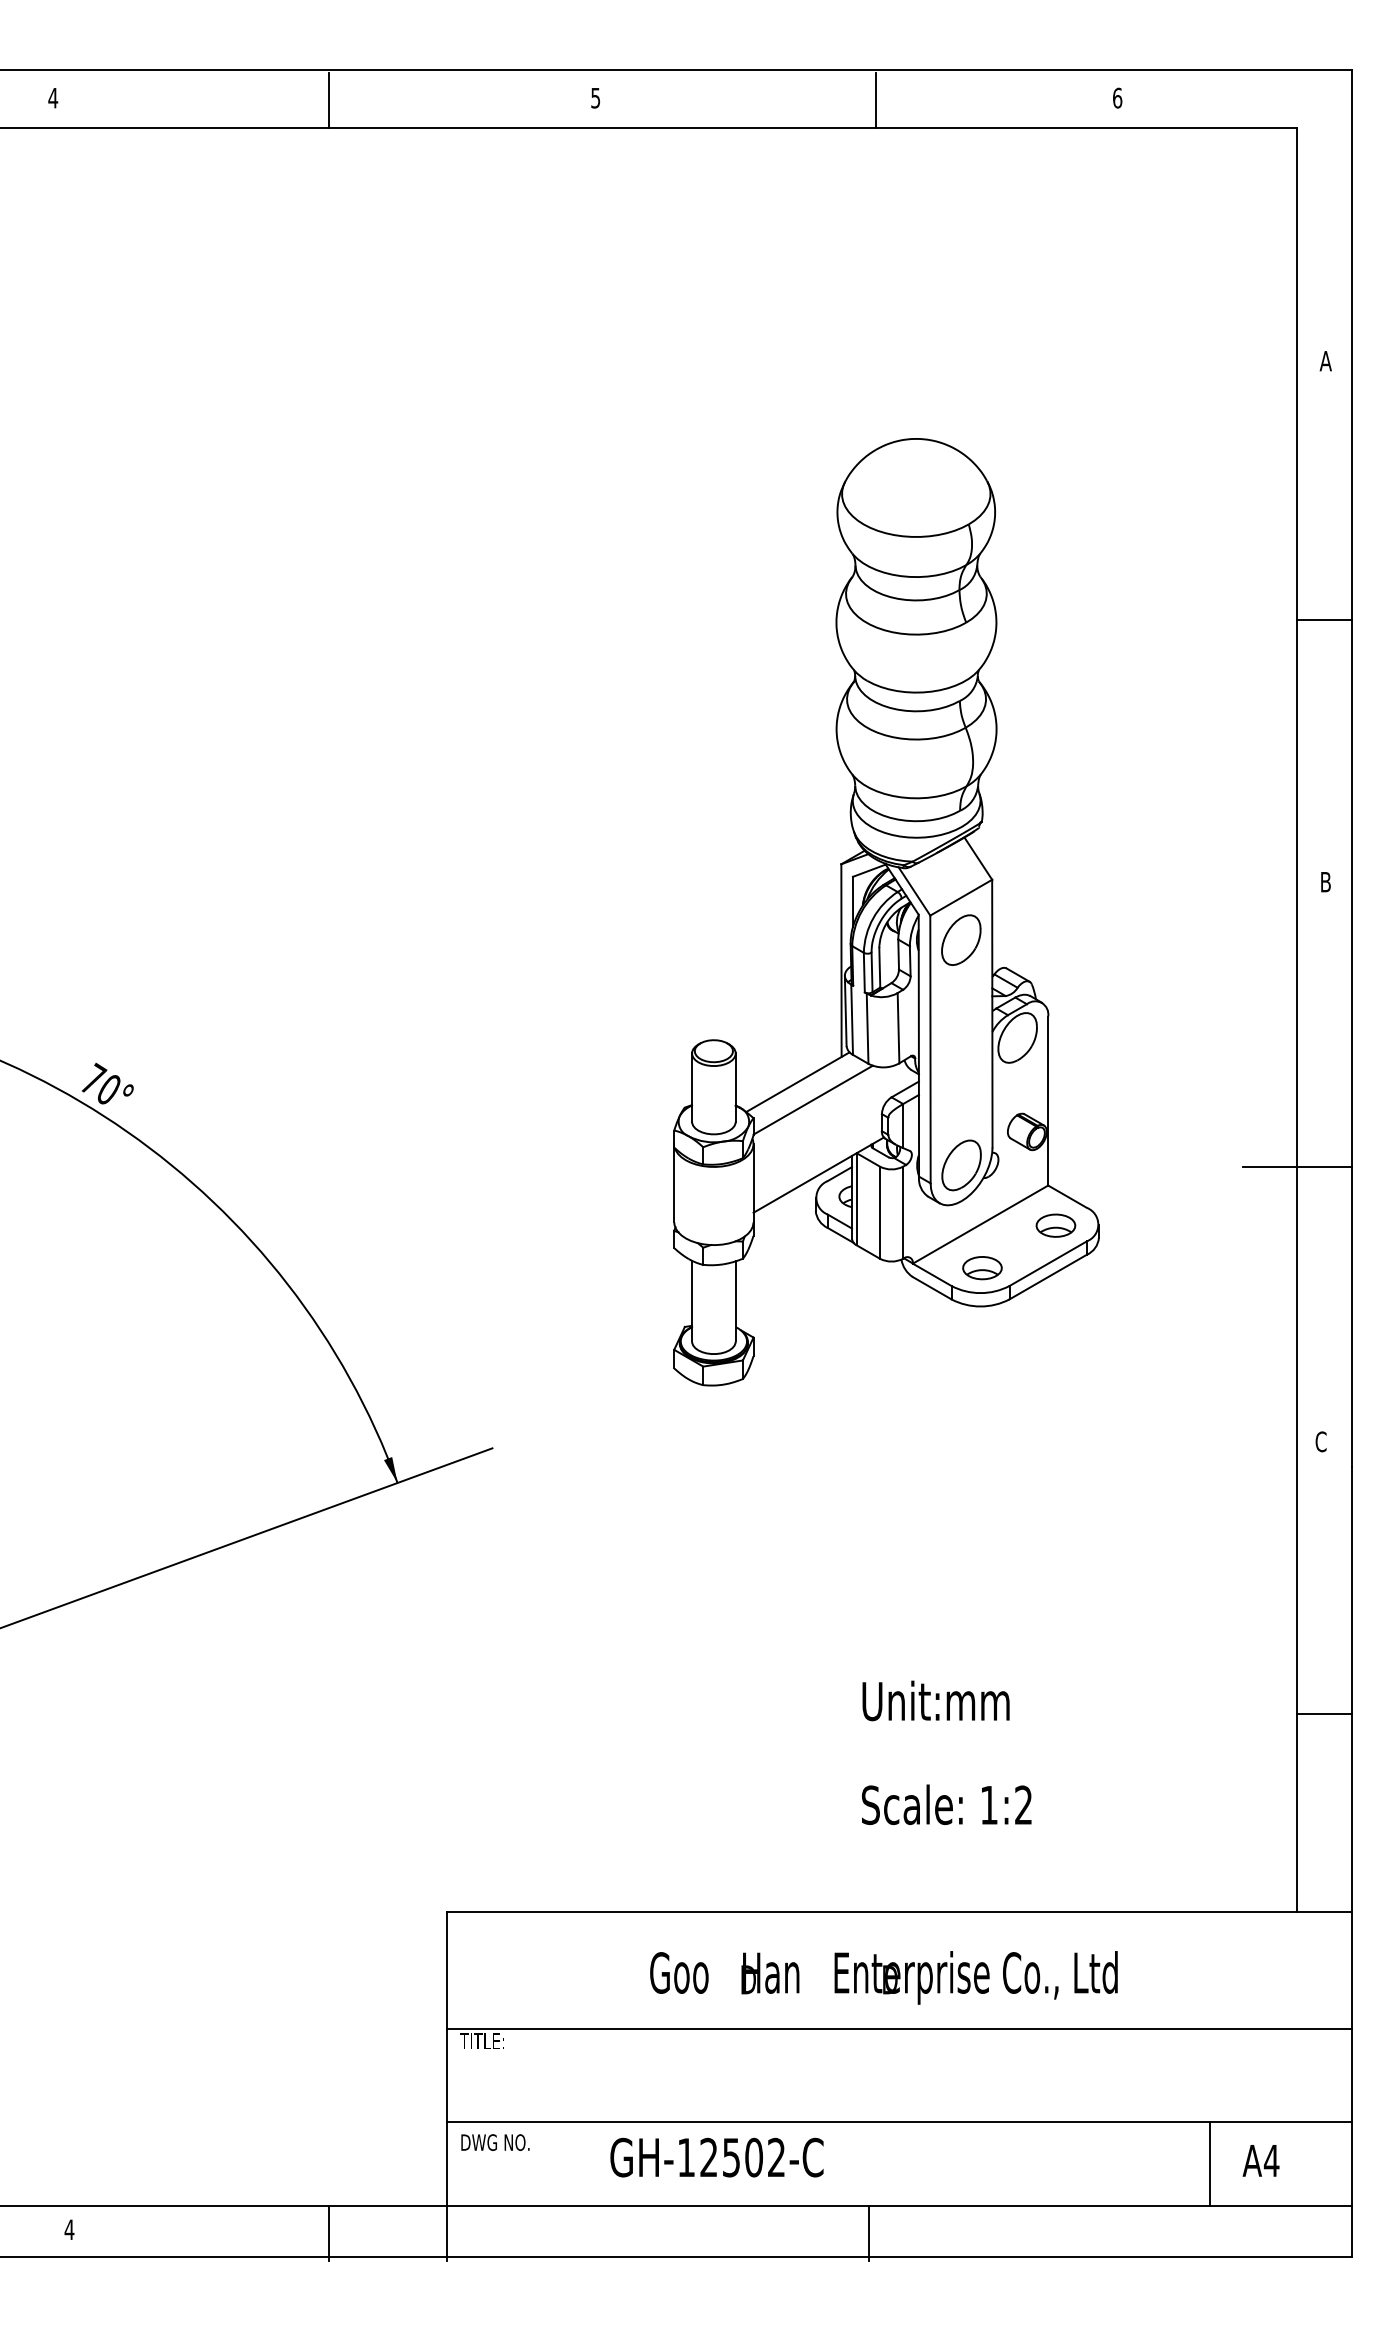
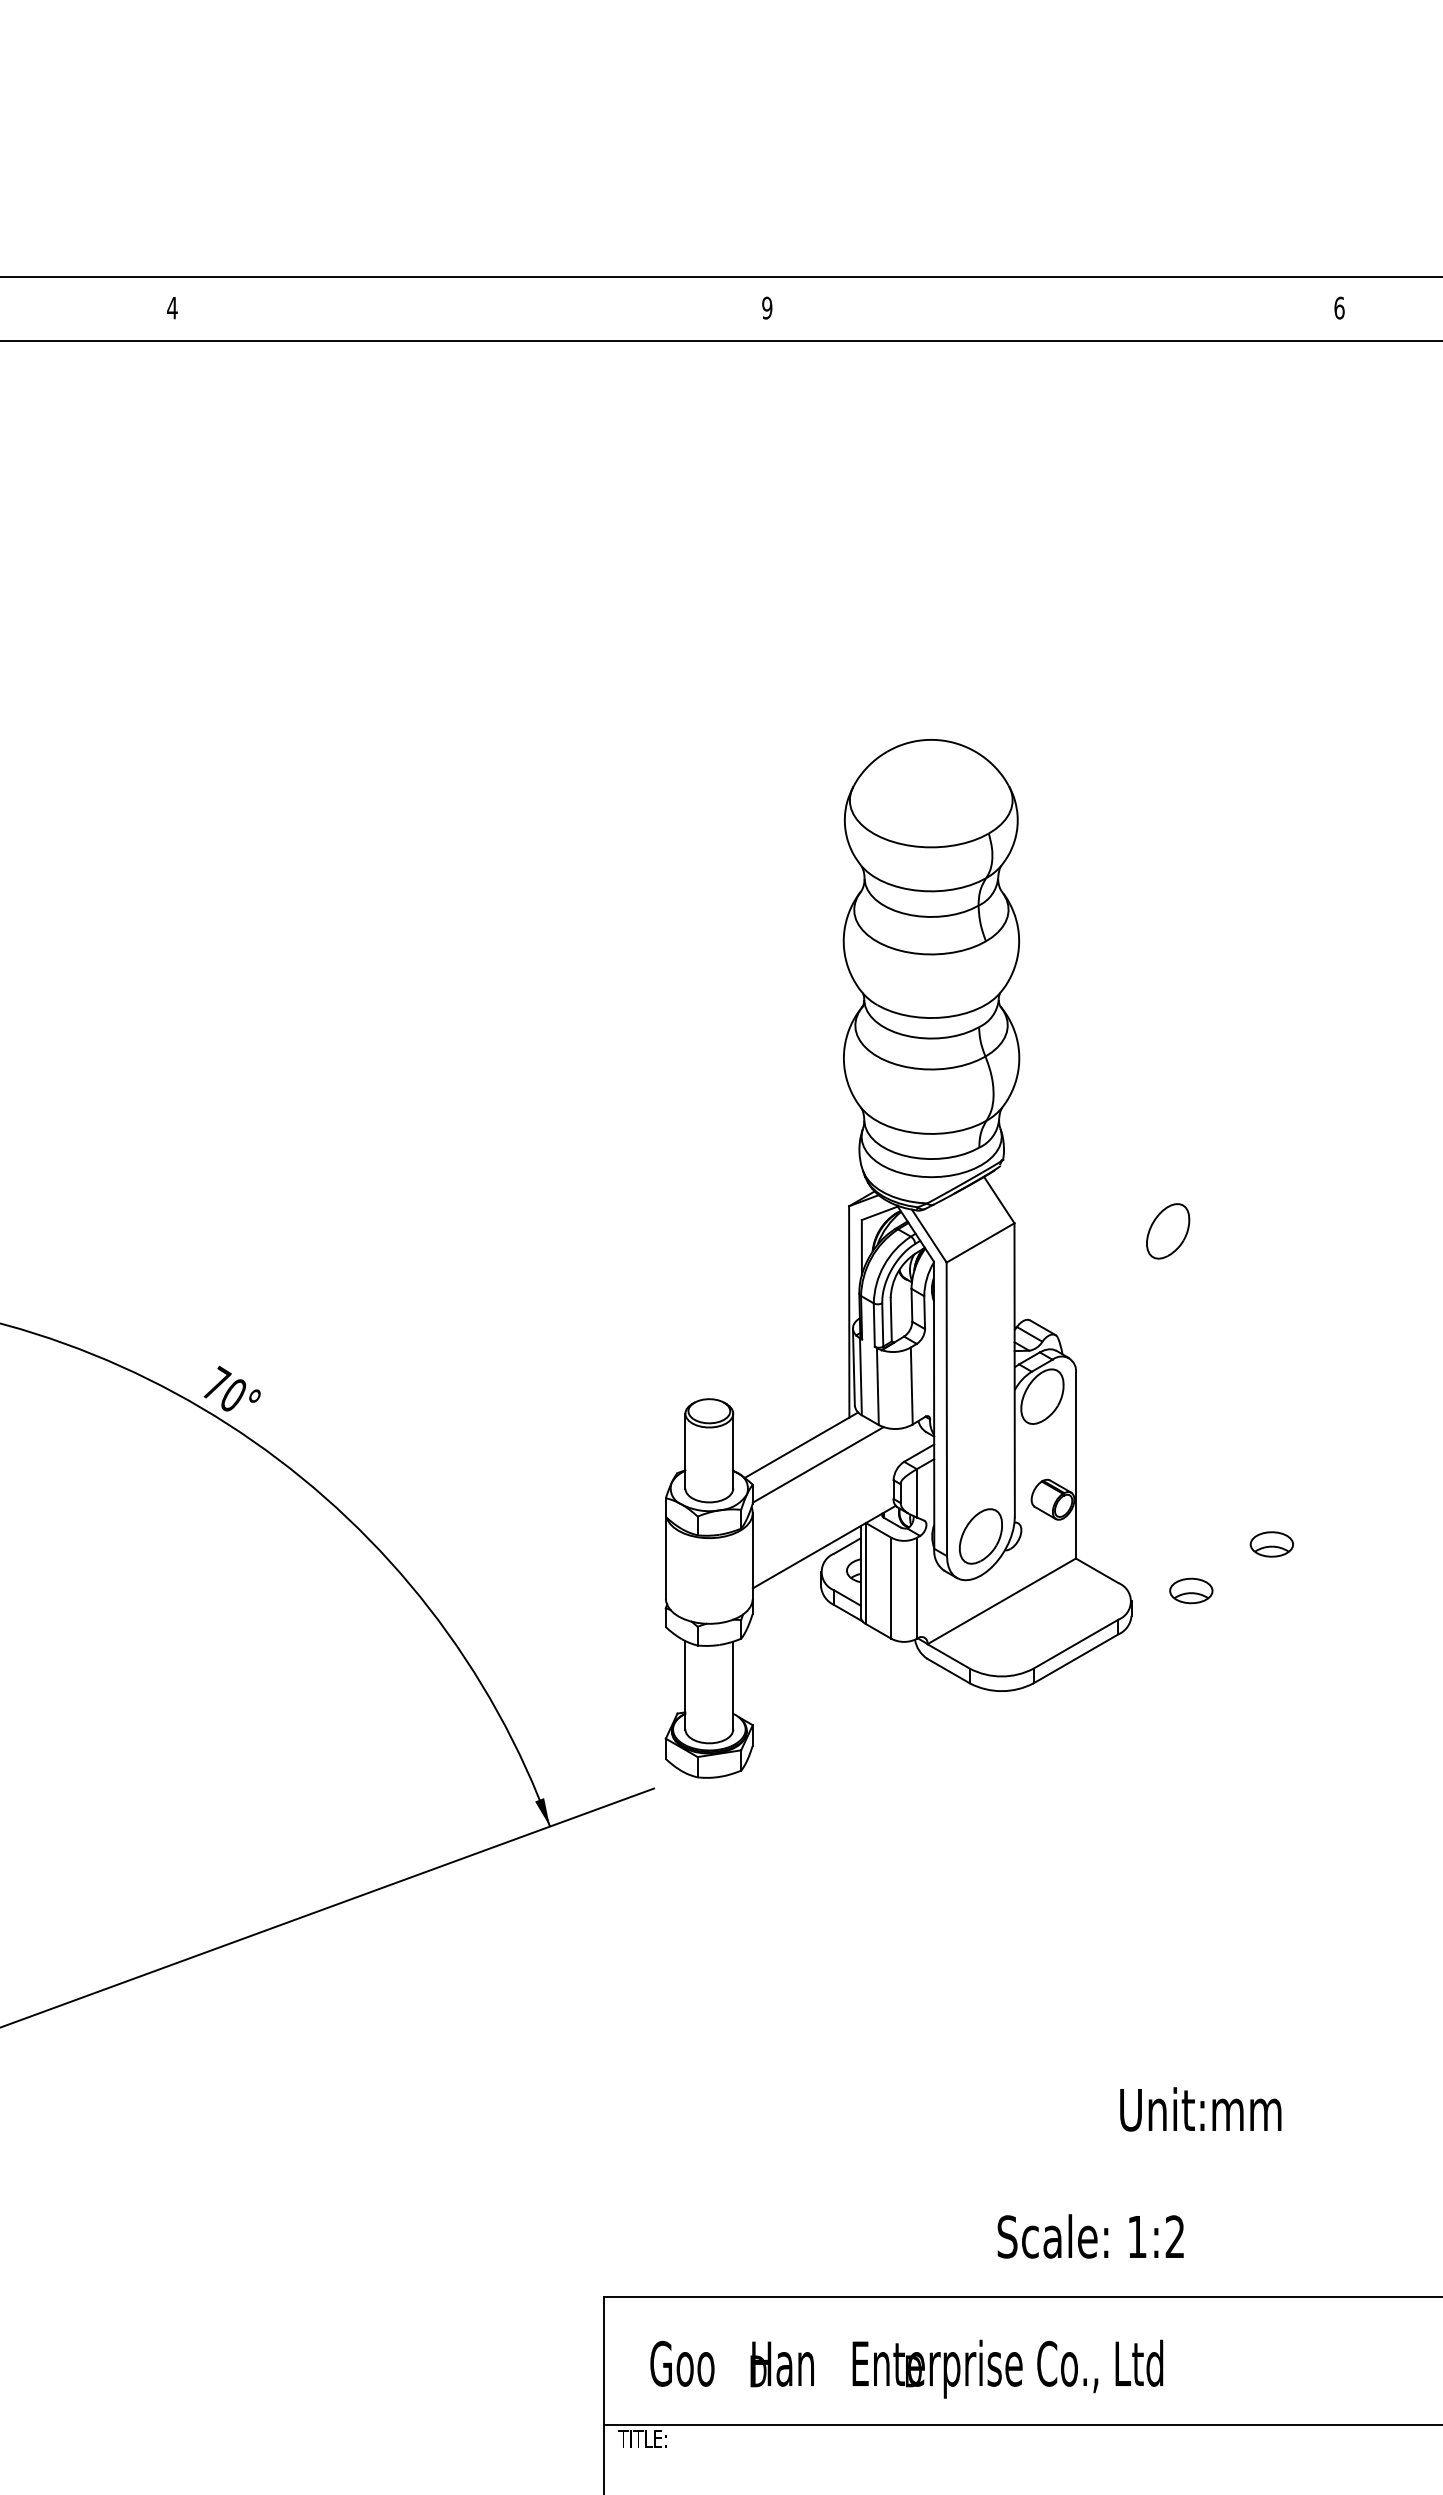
text: (595, 97) -> (767, 307), 5 -> 9
line: (329, 100) -> (475, 310), removed
line: (876, 100) -> (1075, 310), removed
part: (886, 912) -> (898, 1259), moved
text: (935, 1700) -> (1200, 2108), moved
text: (946, 1804) -> (1090, 2236), moved
text: (883, 1977) -> (906, 2368), moved

